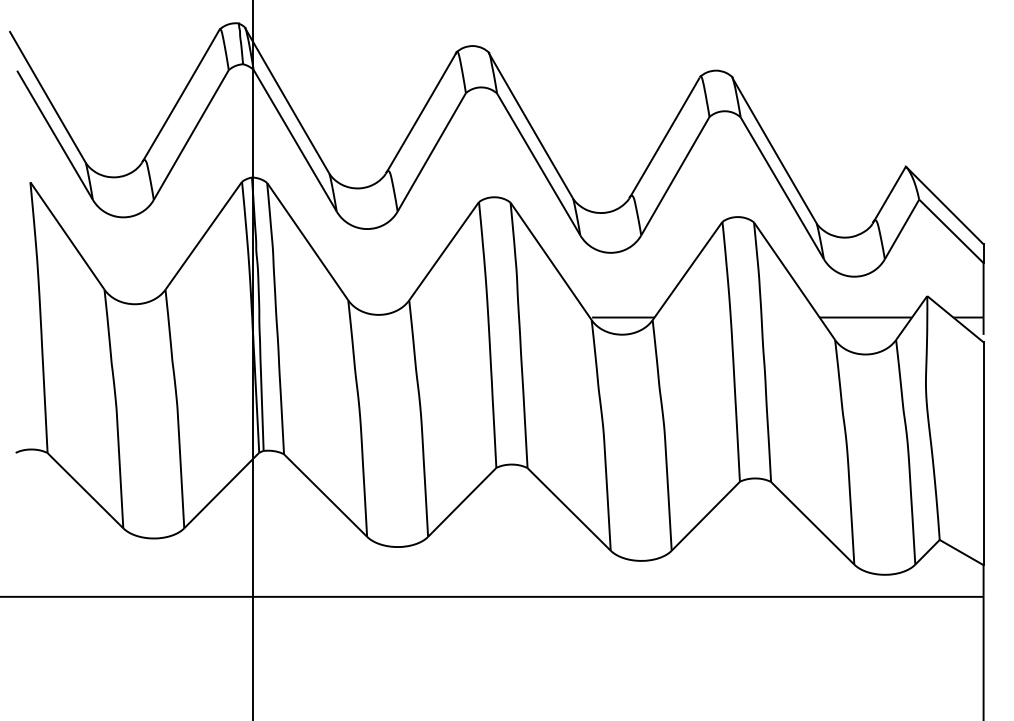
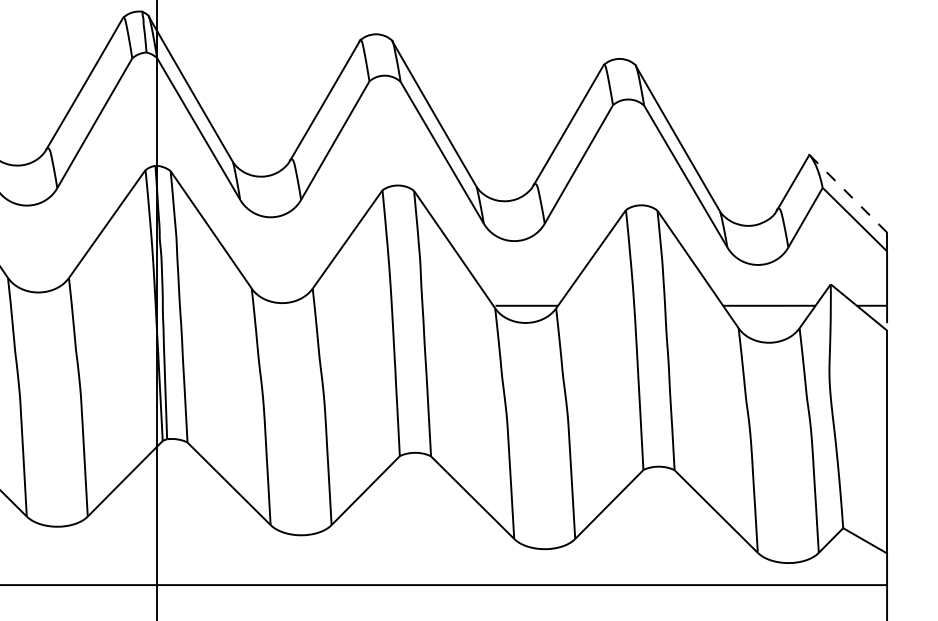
line: (944, 205) -> (848, 193), solid -> dashed

